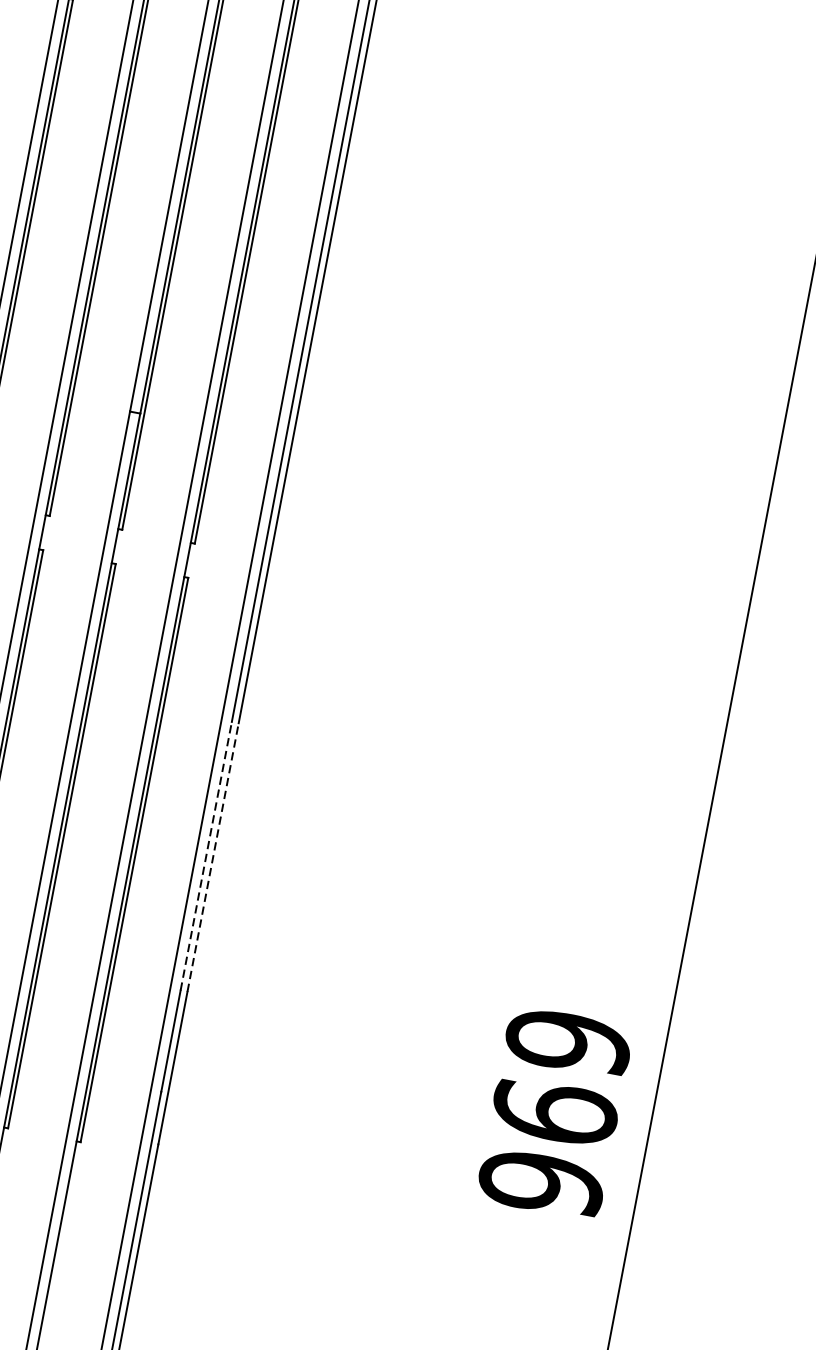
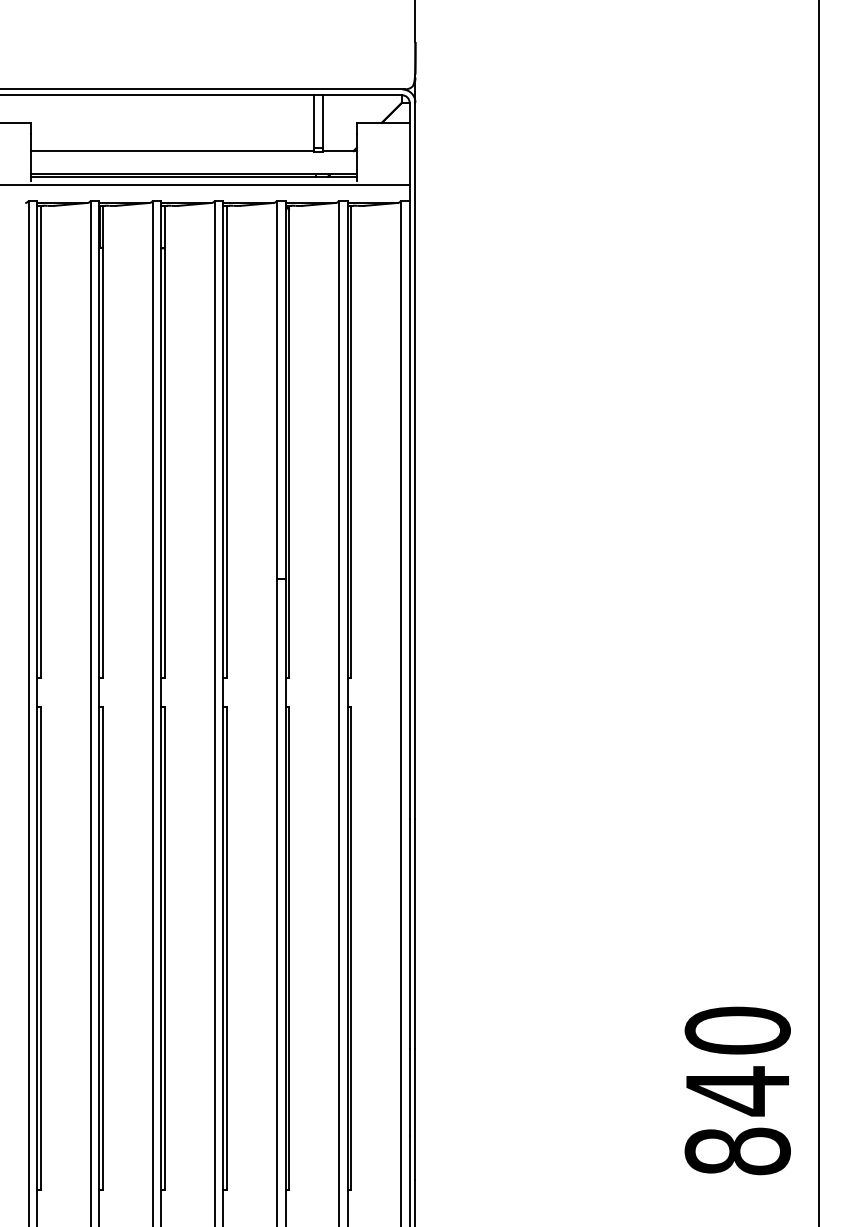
line: (206, 856) -> (409, 934), dashed -> solid
line: (213, 857) -> (415, 934), dashed -> solid
text: (554, 1111) -> (737, 1090), 969 -> 840

